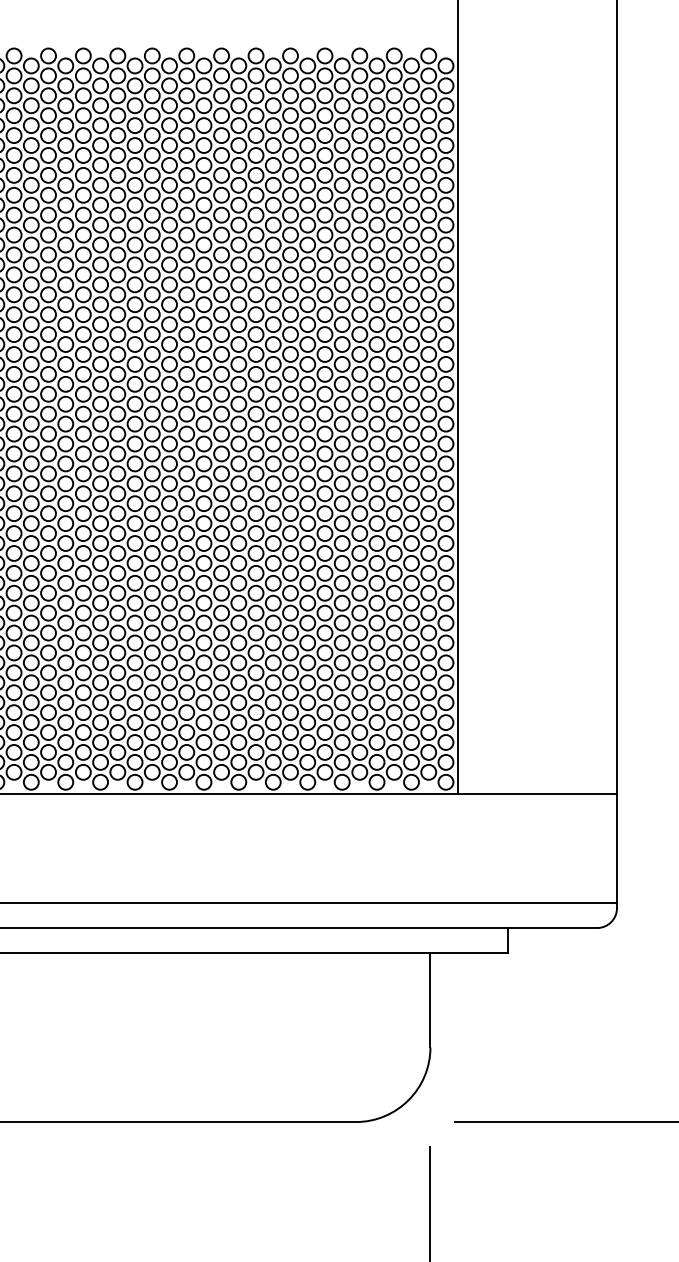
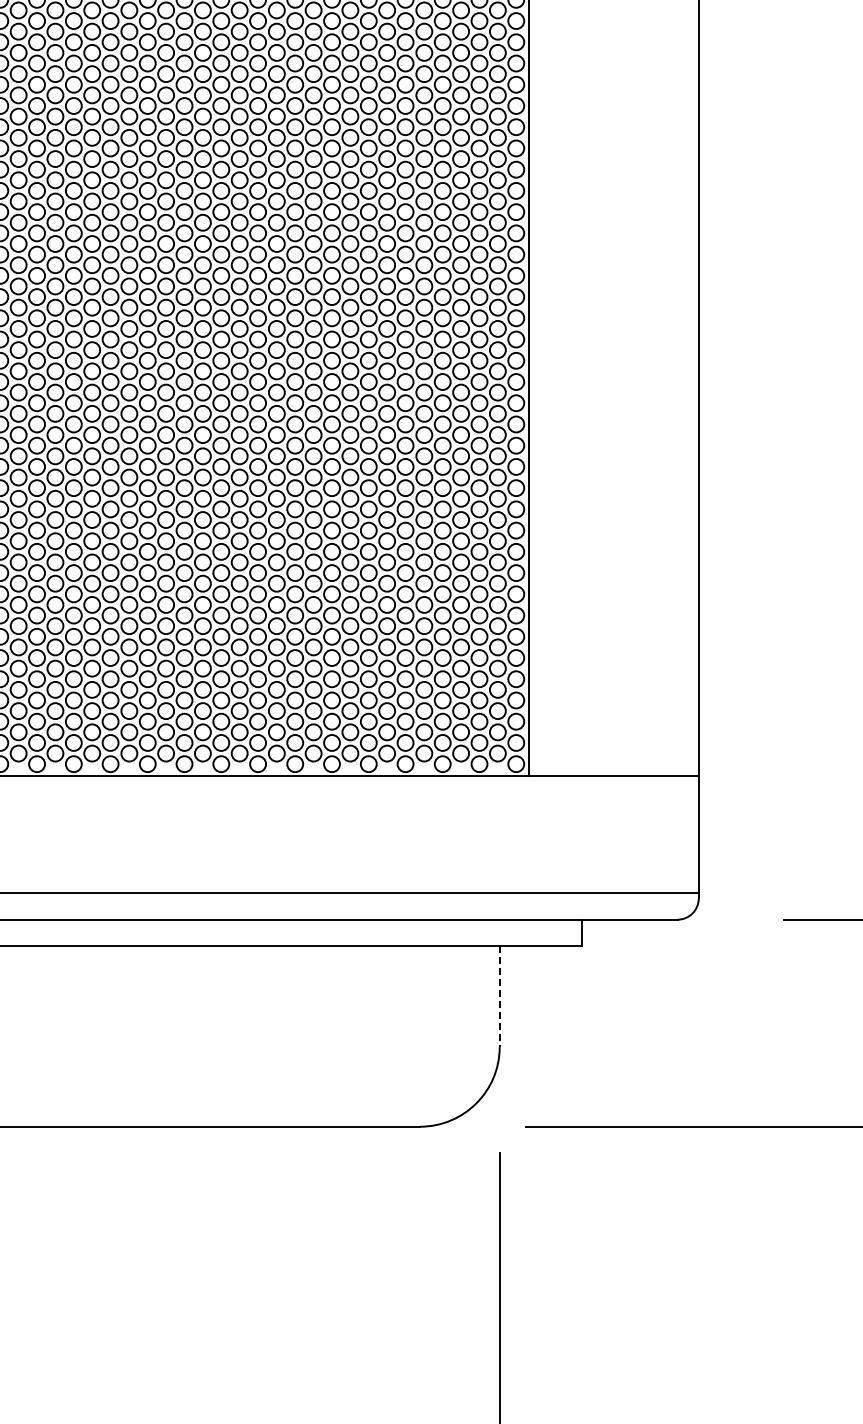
line: (430, 1000) -> (499, 997), solid -> dashed

